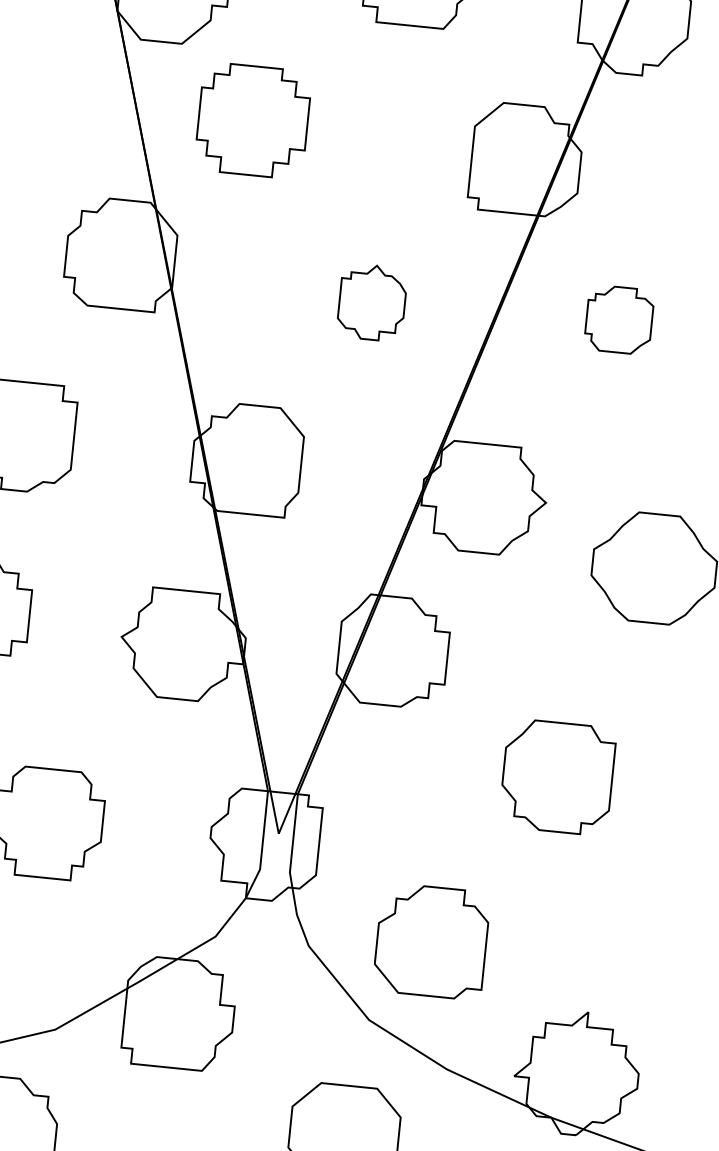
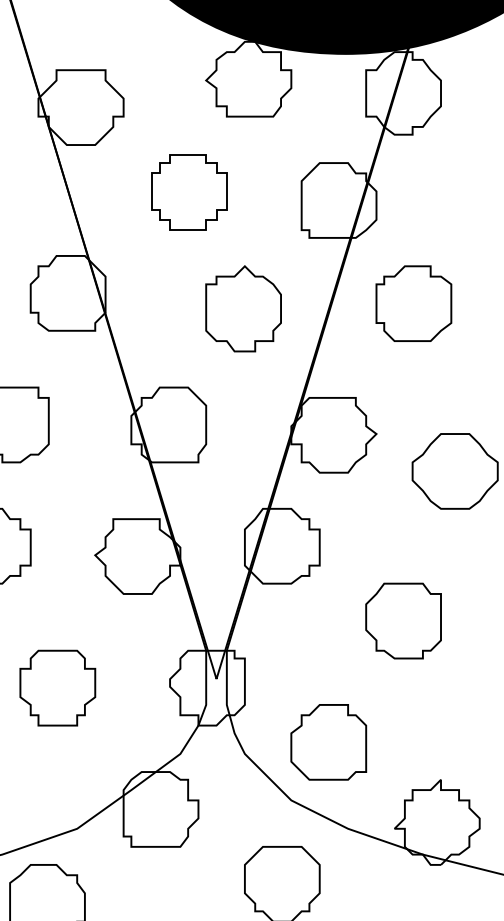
part: (253, 120) -> (189, 192), moved
part: (372, 301) -> (243, 308), size x1.67
part: (618, 319) -> (413, 303), size x1.67

